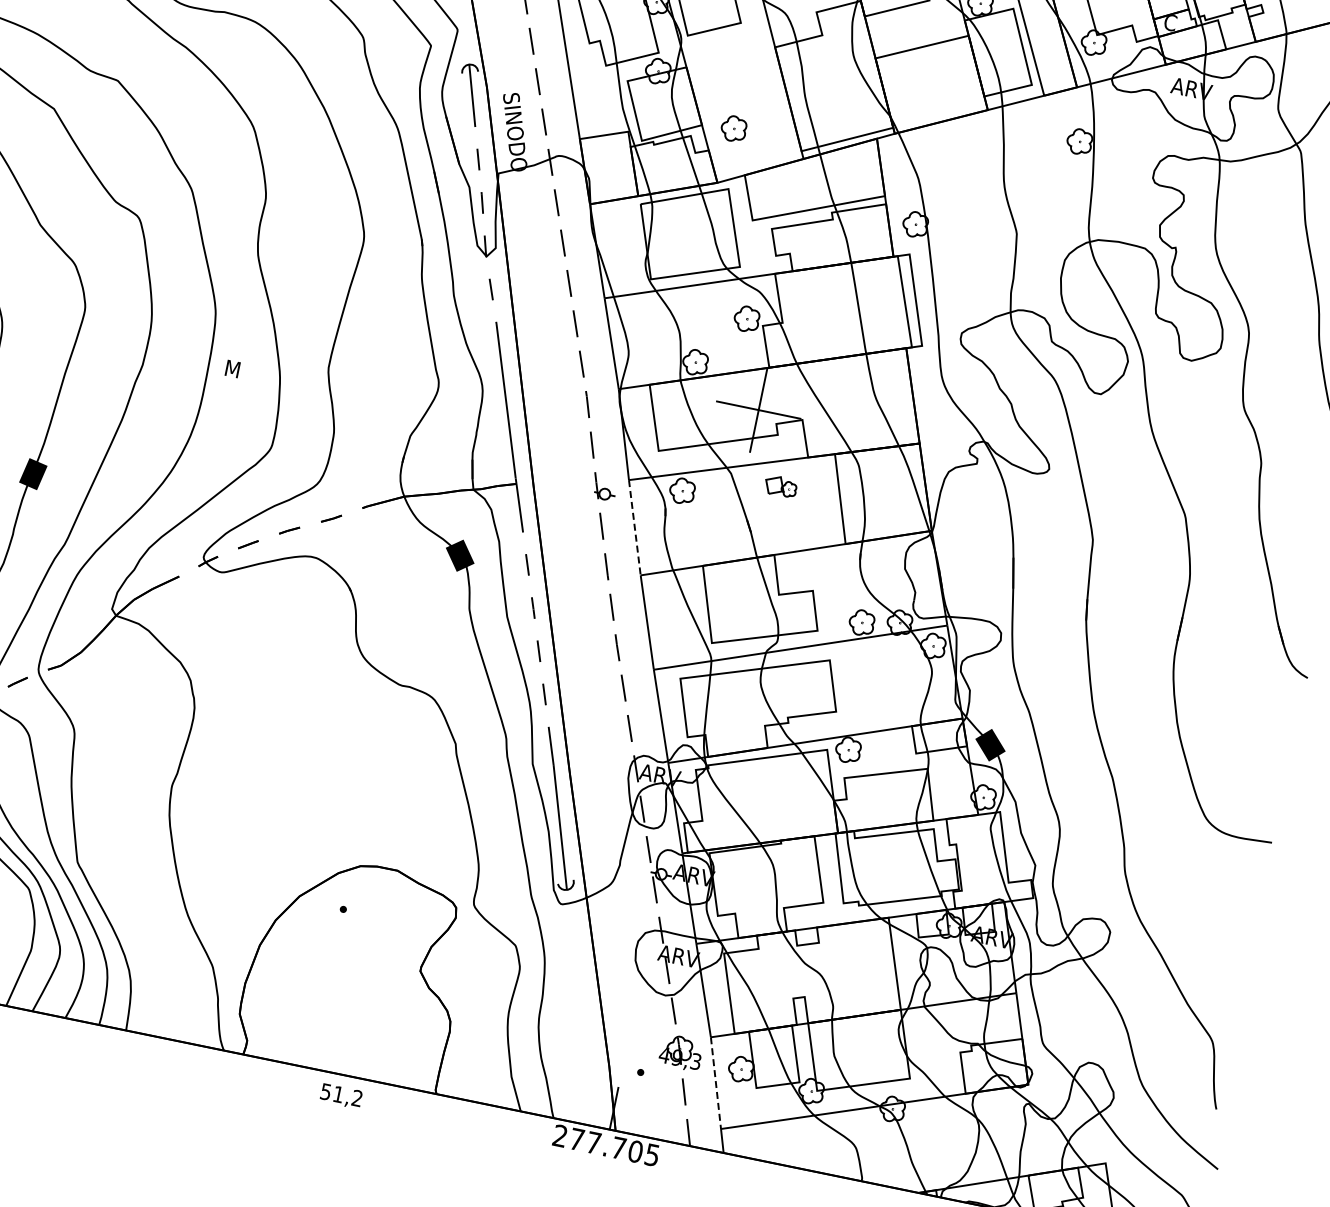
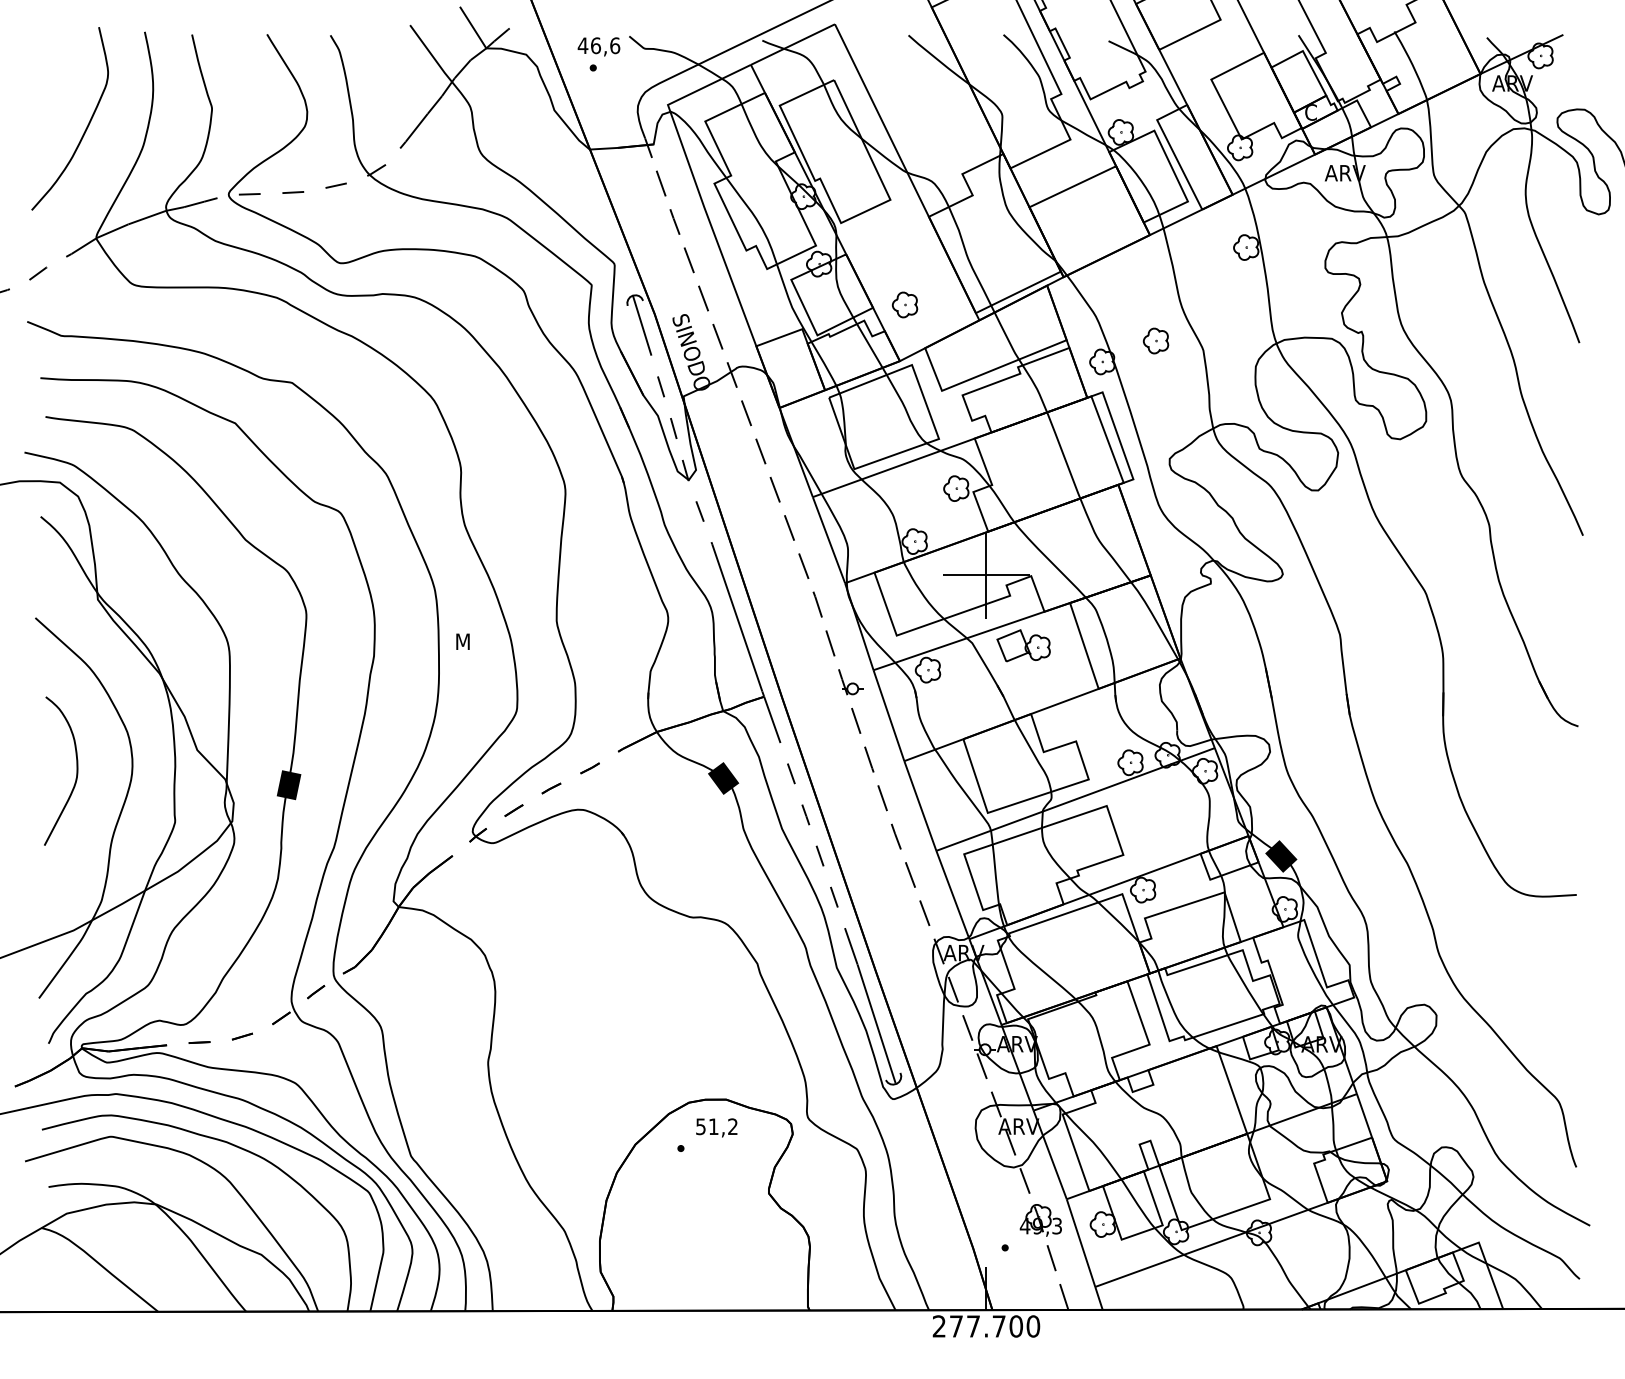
part: (971, 214) -> (1155, 340), added
part: (780, 486) -> (1023, 645), size x1.67
line: (634, 527) -> (888, 715), dashed -> solid
line: (716, 1083) -> (1081, 1243), dashed -> solid
text: (341, 1095) -> (716, 1127), moved
text: (652, 1155) -> (1033, 1326), 277.705 -> 277.700

